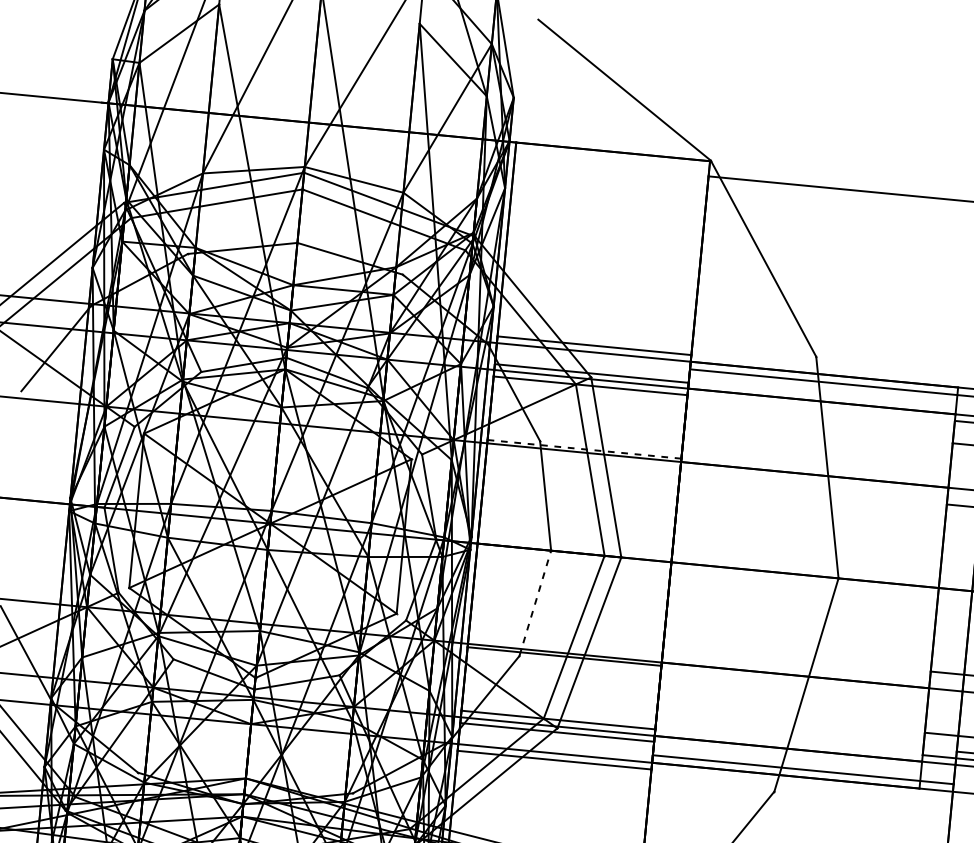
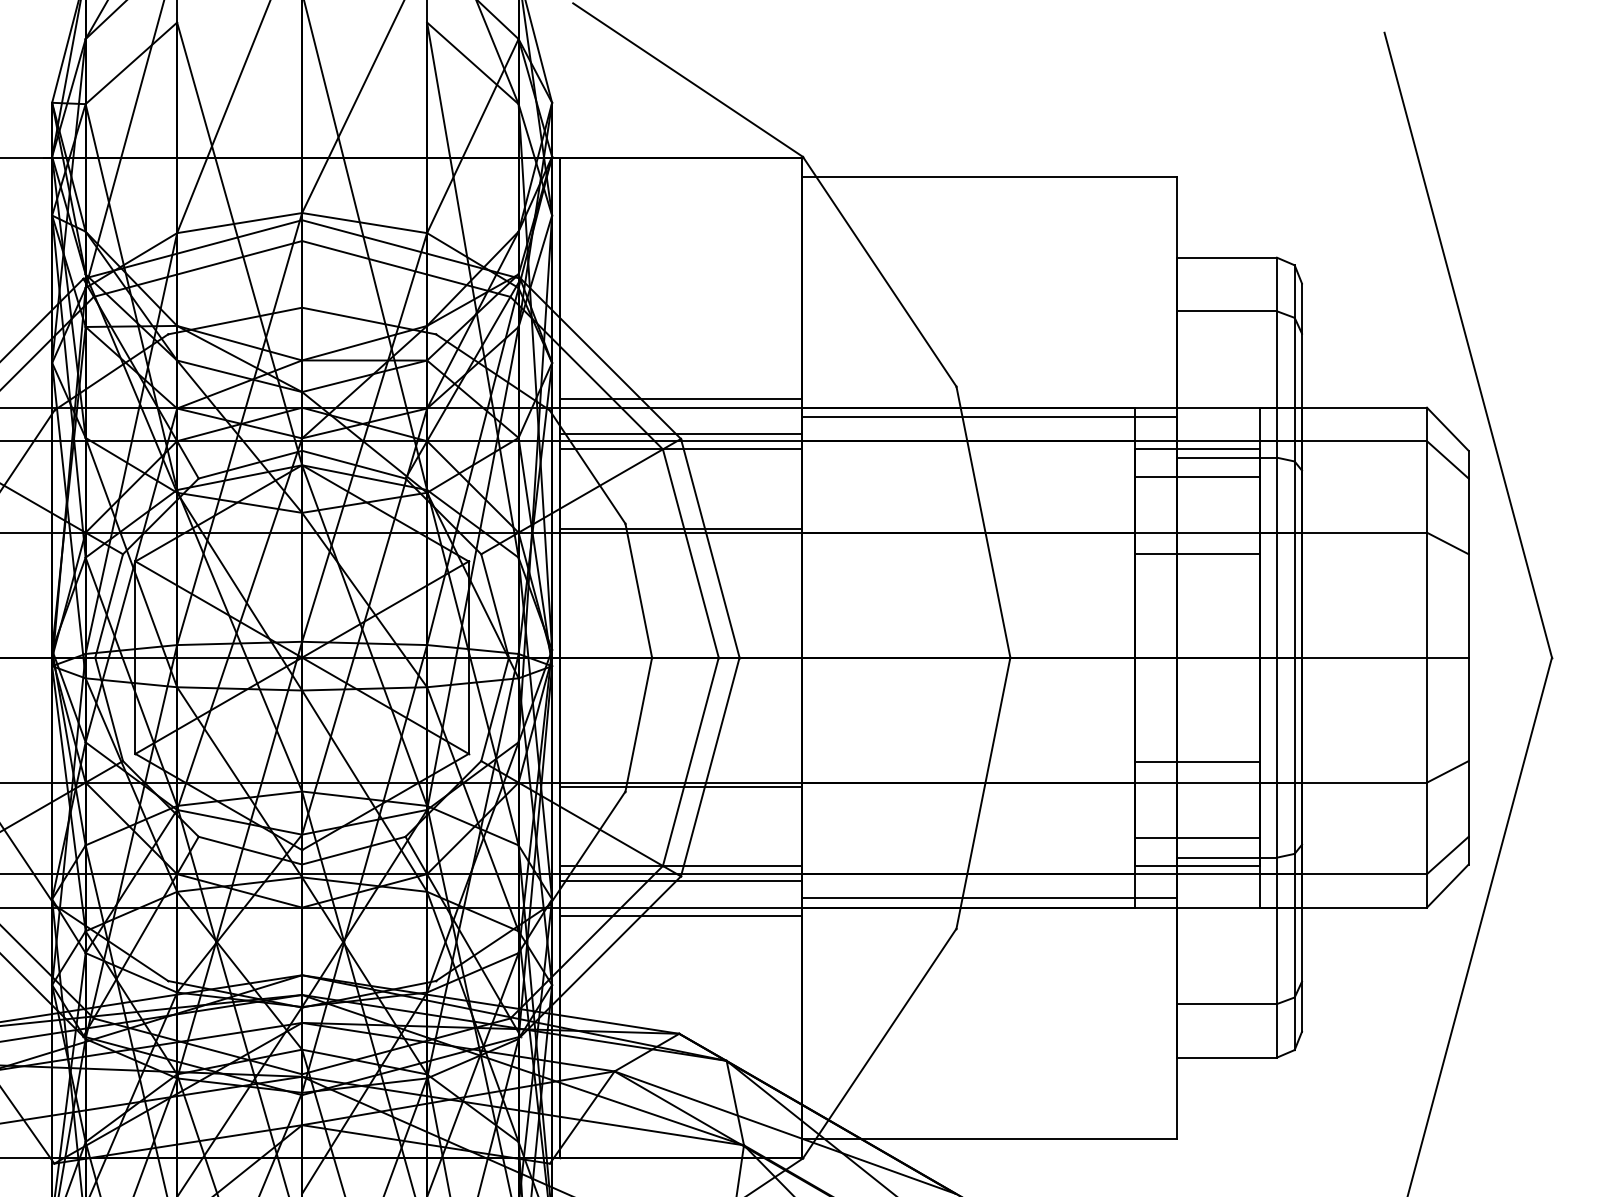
line: (584, 449) -> (681, 528), dashed -> solid
line: (535, 603) -> (638, 724), dashed -> solid

